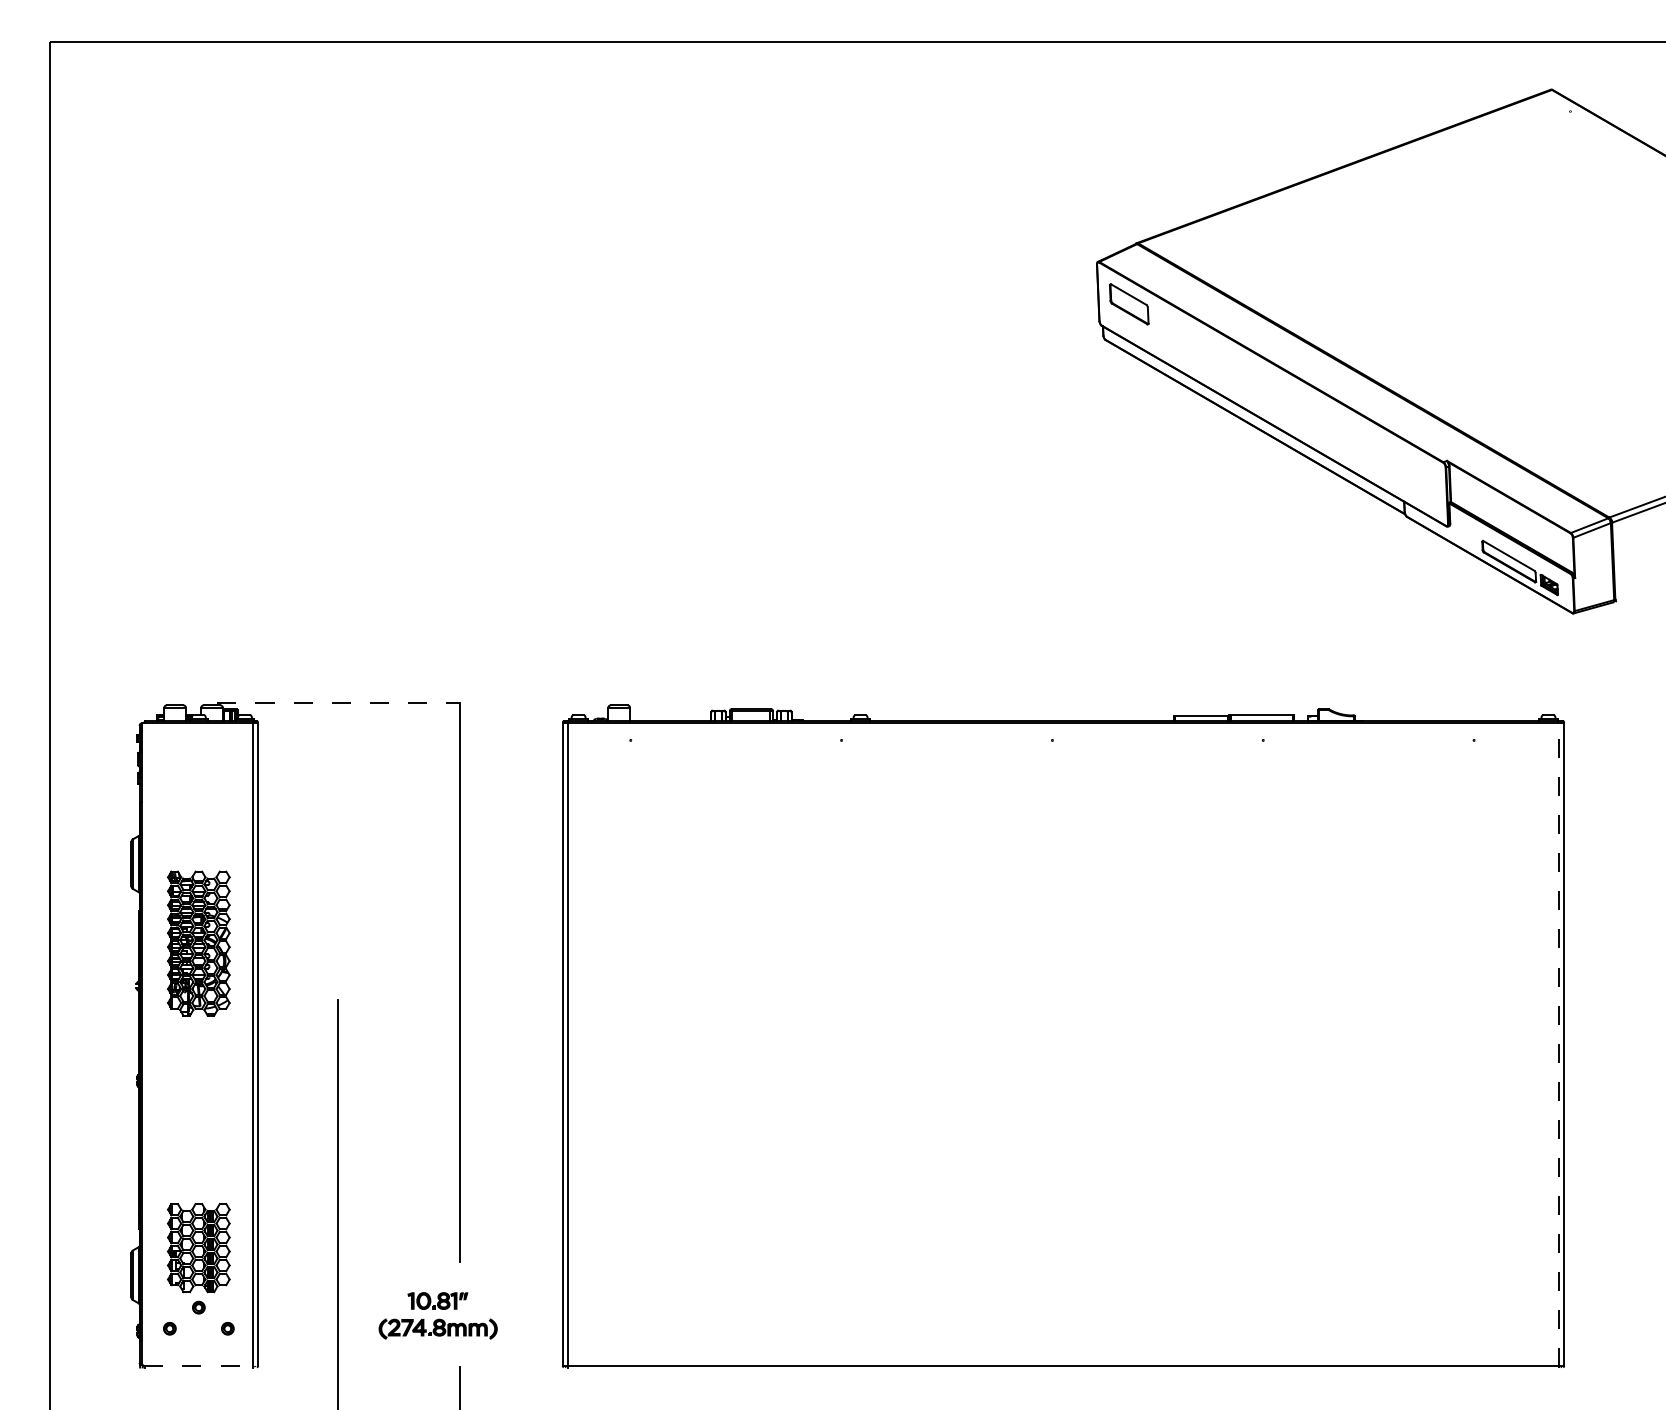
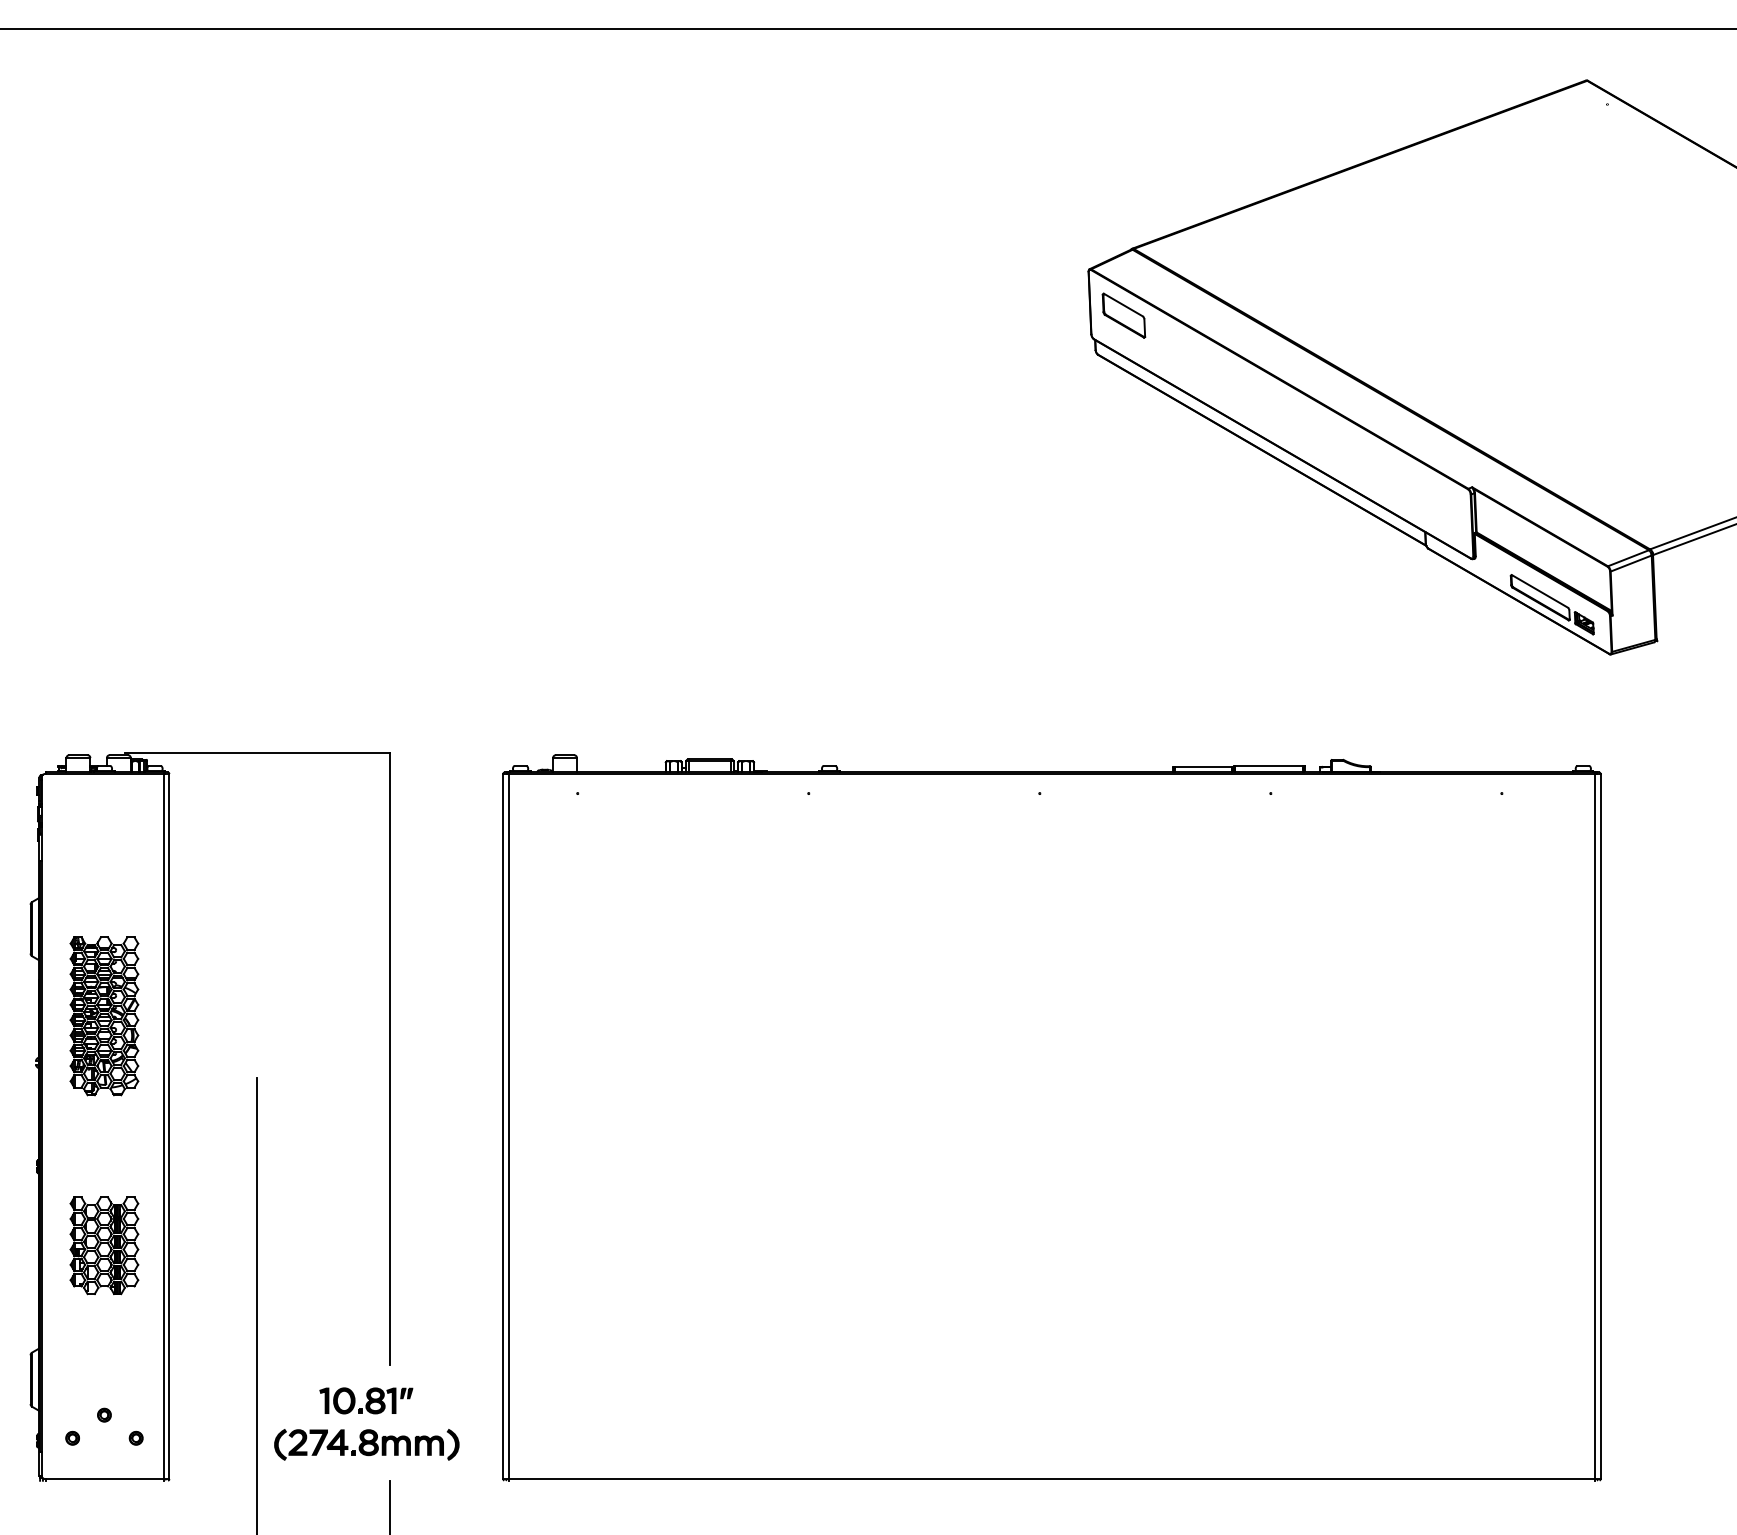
line: (339, 703) -> (258, 753), dashed -> solid
line: (1558, 1043) -> (1594, 1125), dashed -> solid
part: (198, 1247) -> (104, 1245), moved
part: (437, 1315) -> (365, 1423), size x1.43
line: (201, 1365) -> (107, 1478), dashed -> solid

